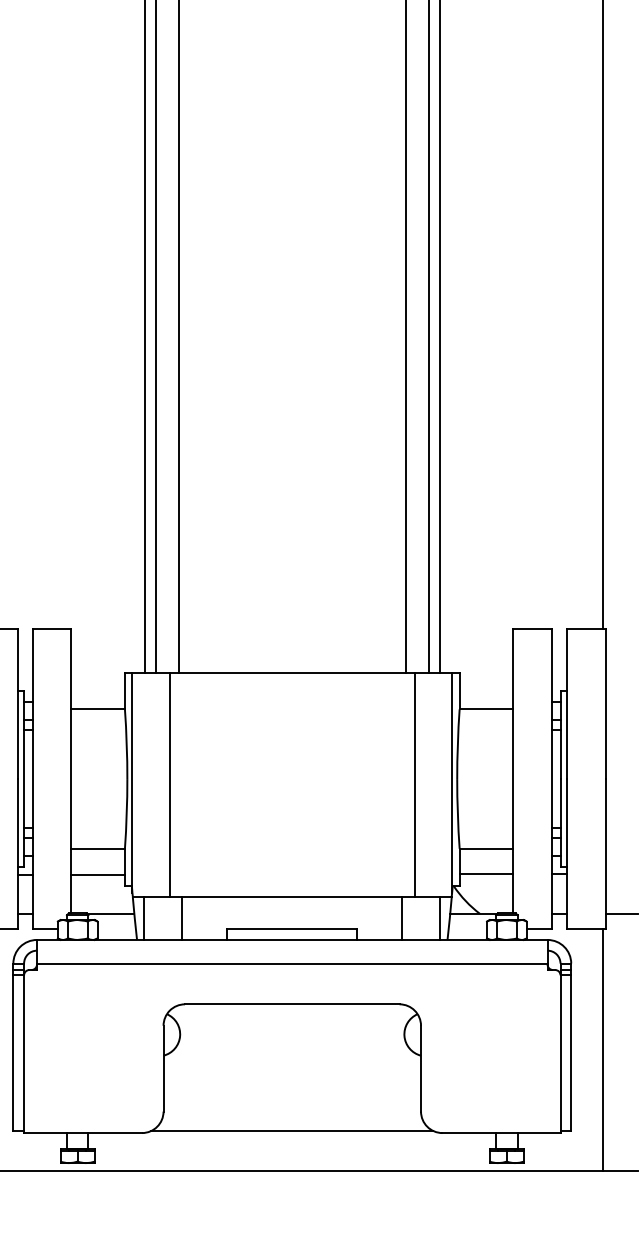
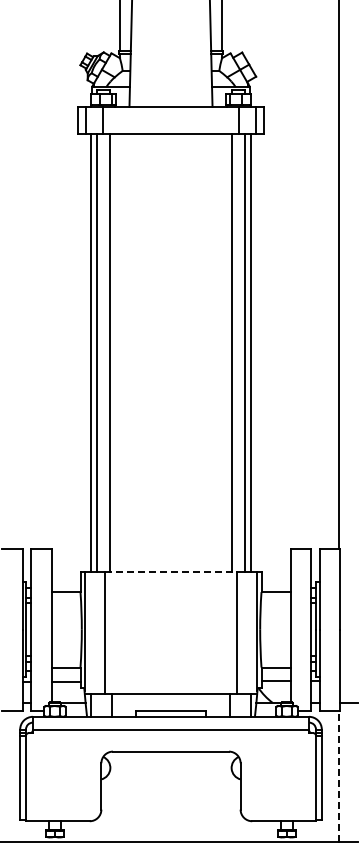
line: (293, 673) -> (171, 572), solid -> dashed
line: (603, 1048) -> (339, 775), solid -> dashed
line: (291, 1131) -> (170, 820), removed

